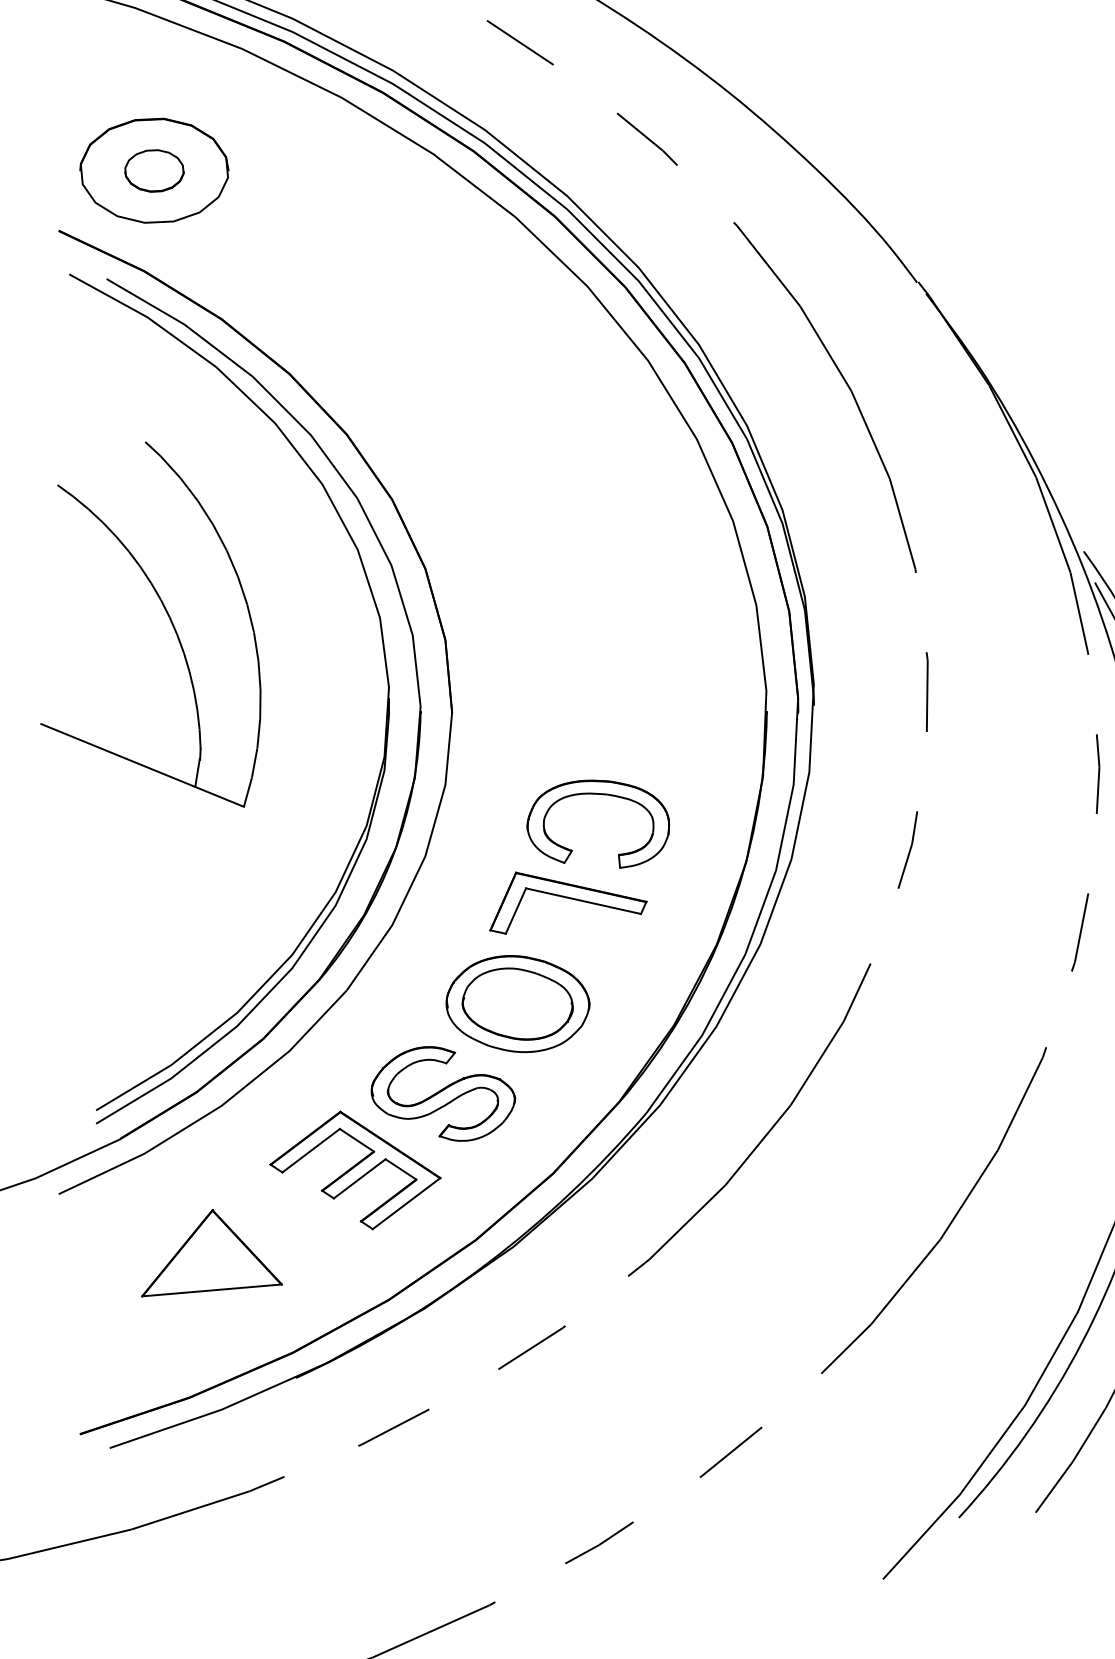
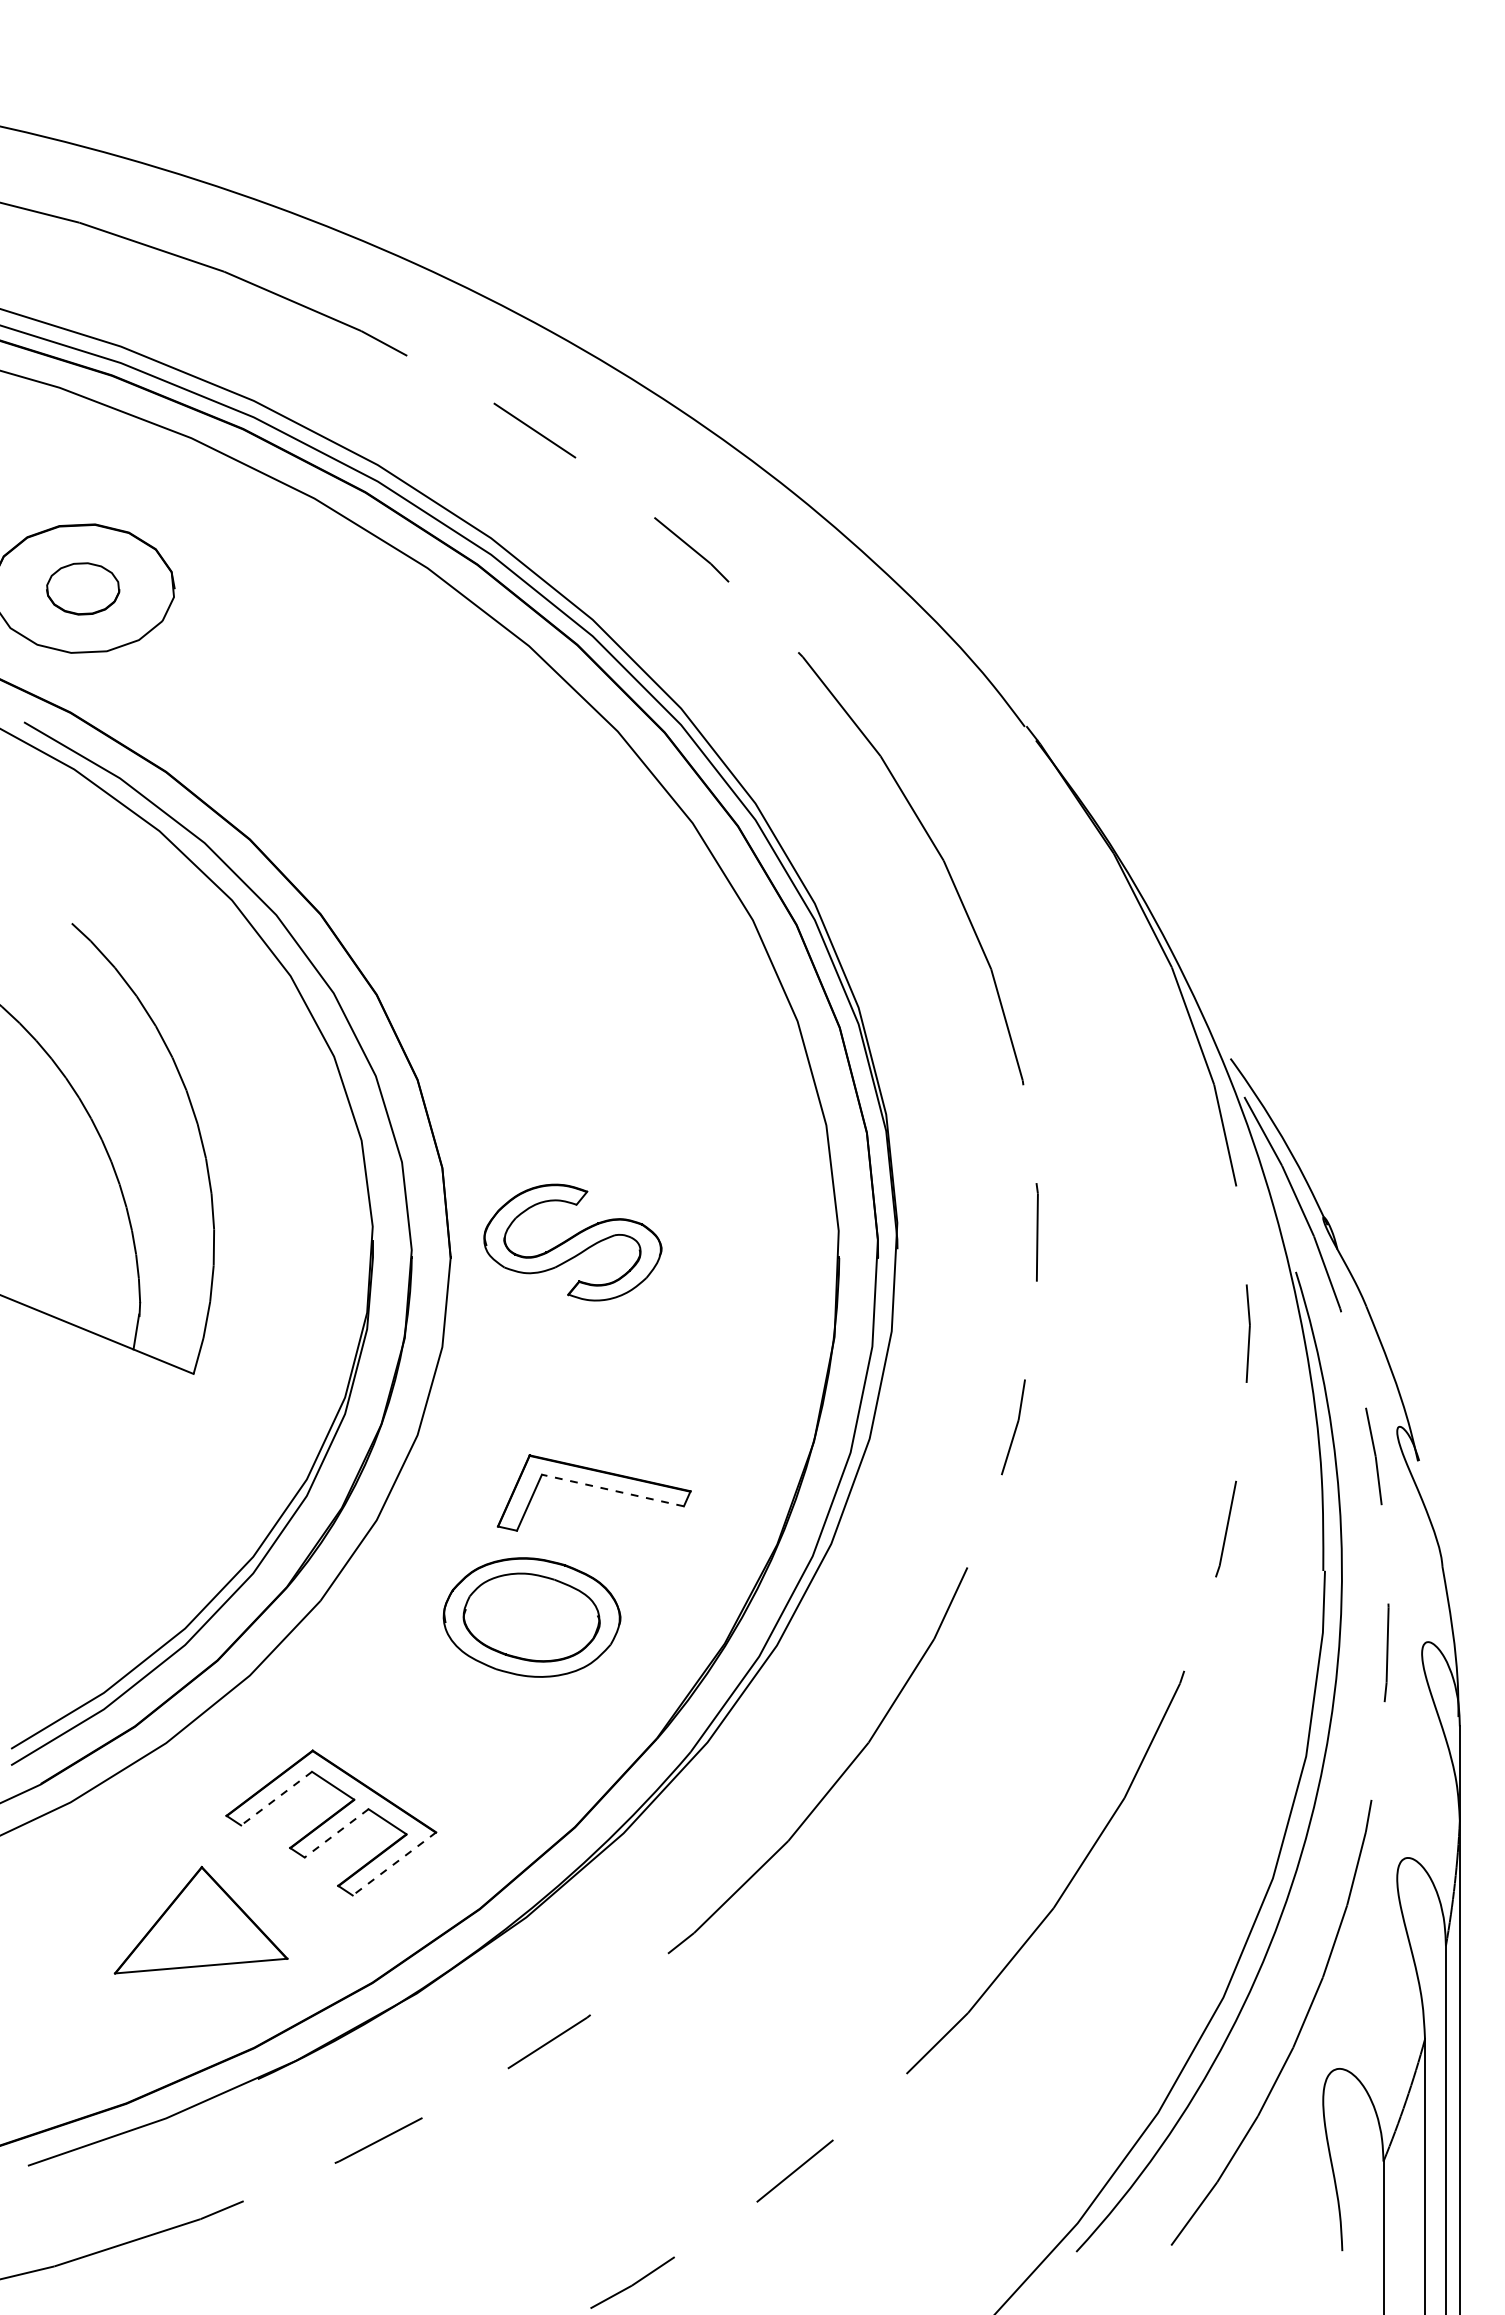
part: (599, 795) -> (632, 1359), removed
line: (583, 901) -> (612, 1490), solid -> dashed
part: (443, 1093) -> (572, 1242), moved
line: (311, 1150) -> (276, 1798), solid -> dashed
line: (359, 1178) -> (336, 1833), solid -> dashed
line: (406, 1204) -> (394, 1864), solid -> dashed
part: (211, 1252) -> (200, 1919), moved

